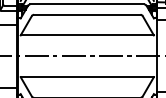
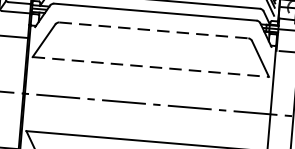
line: (87, 14) -> (154, 29), solid -> dashed
line: (87, 35) -> (151, 67), solid -> dashed

